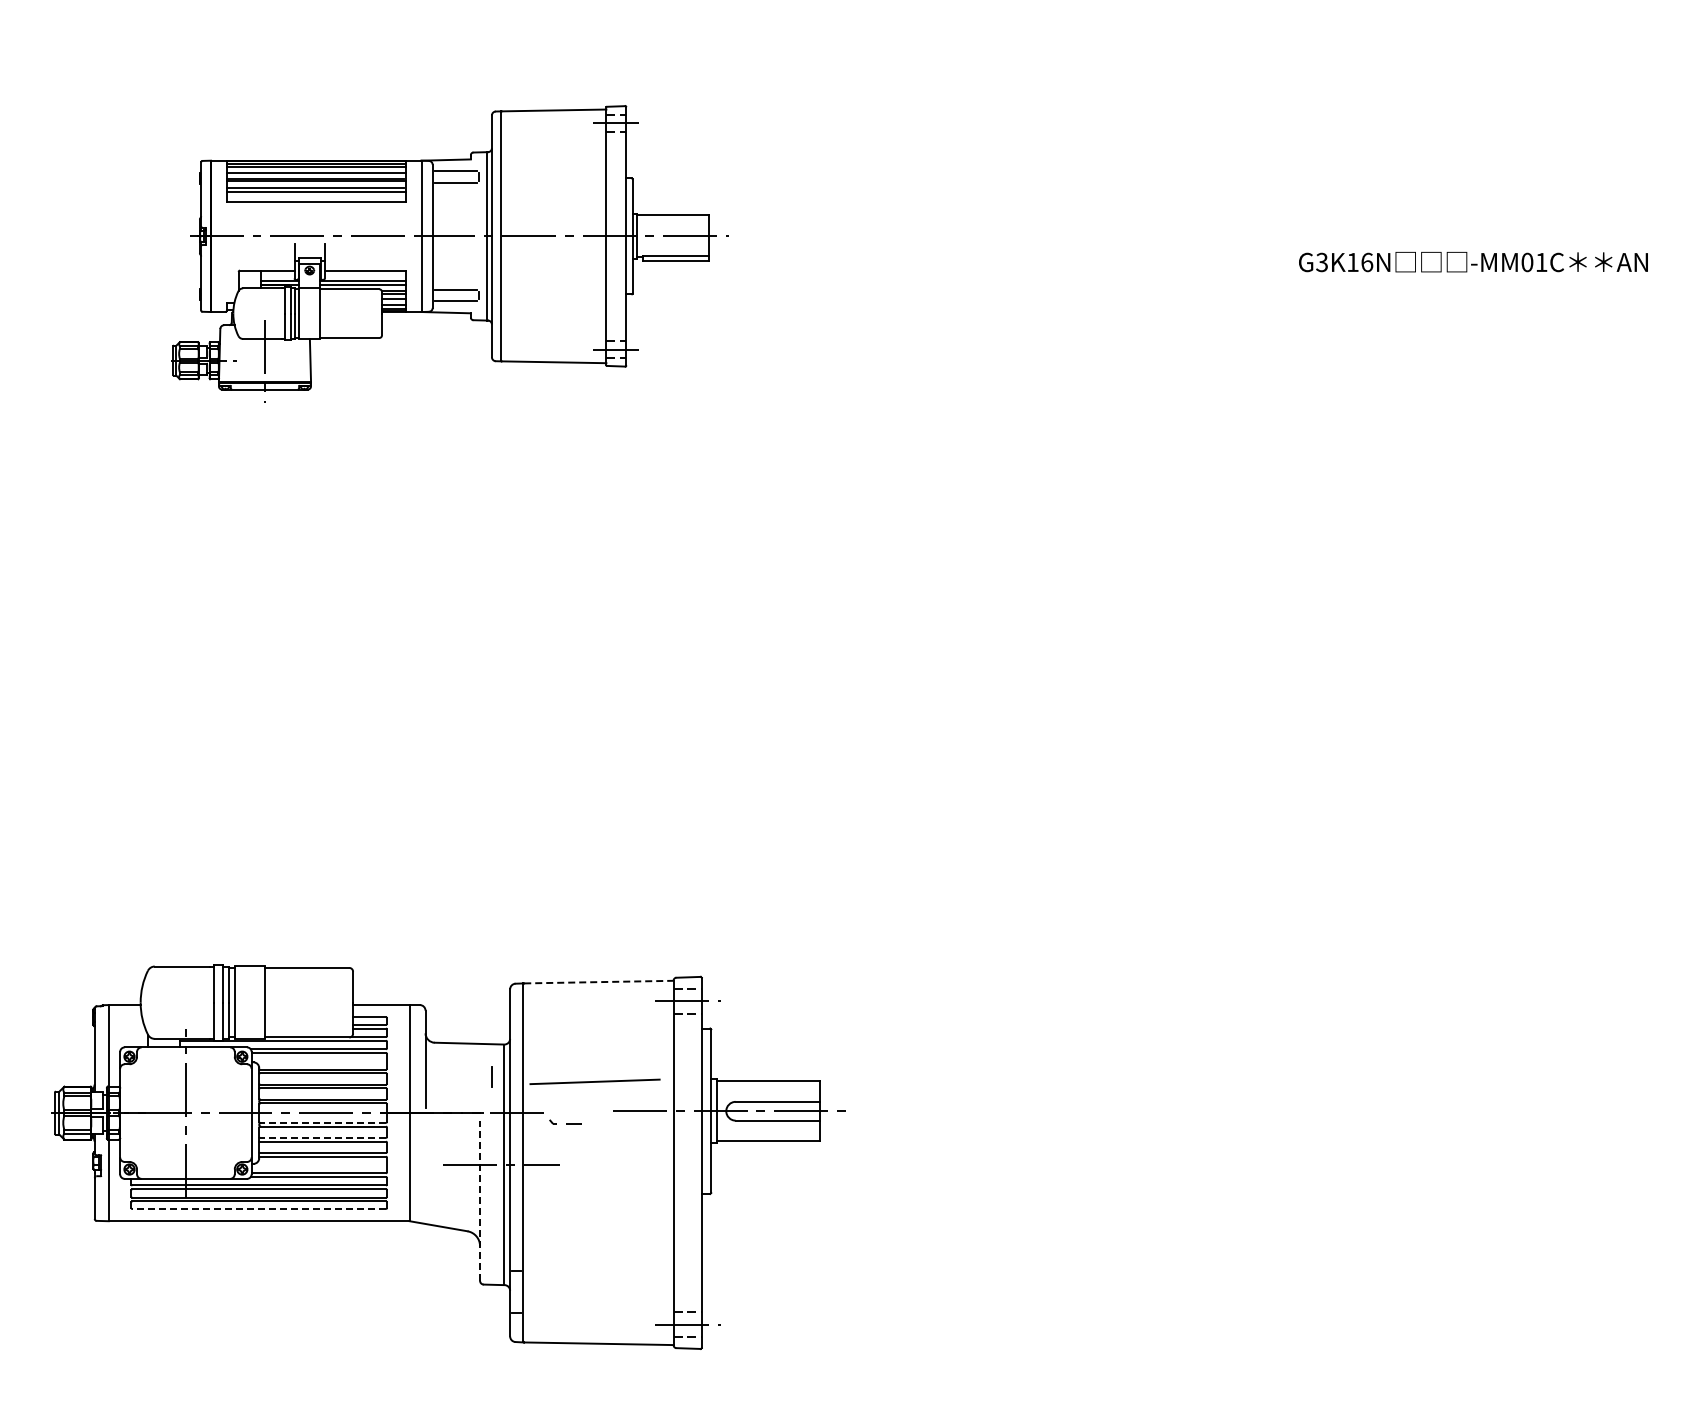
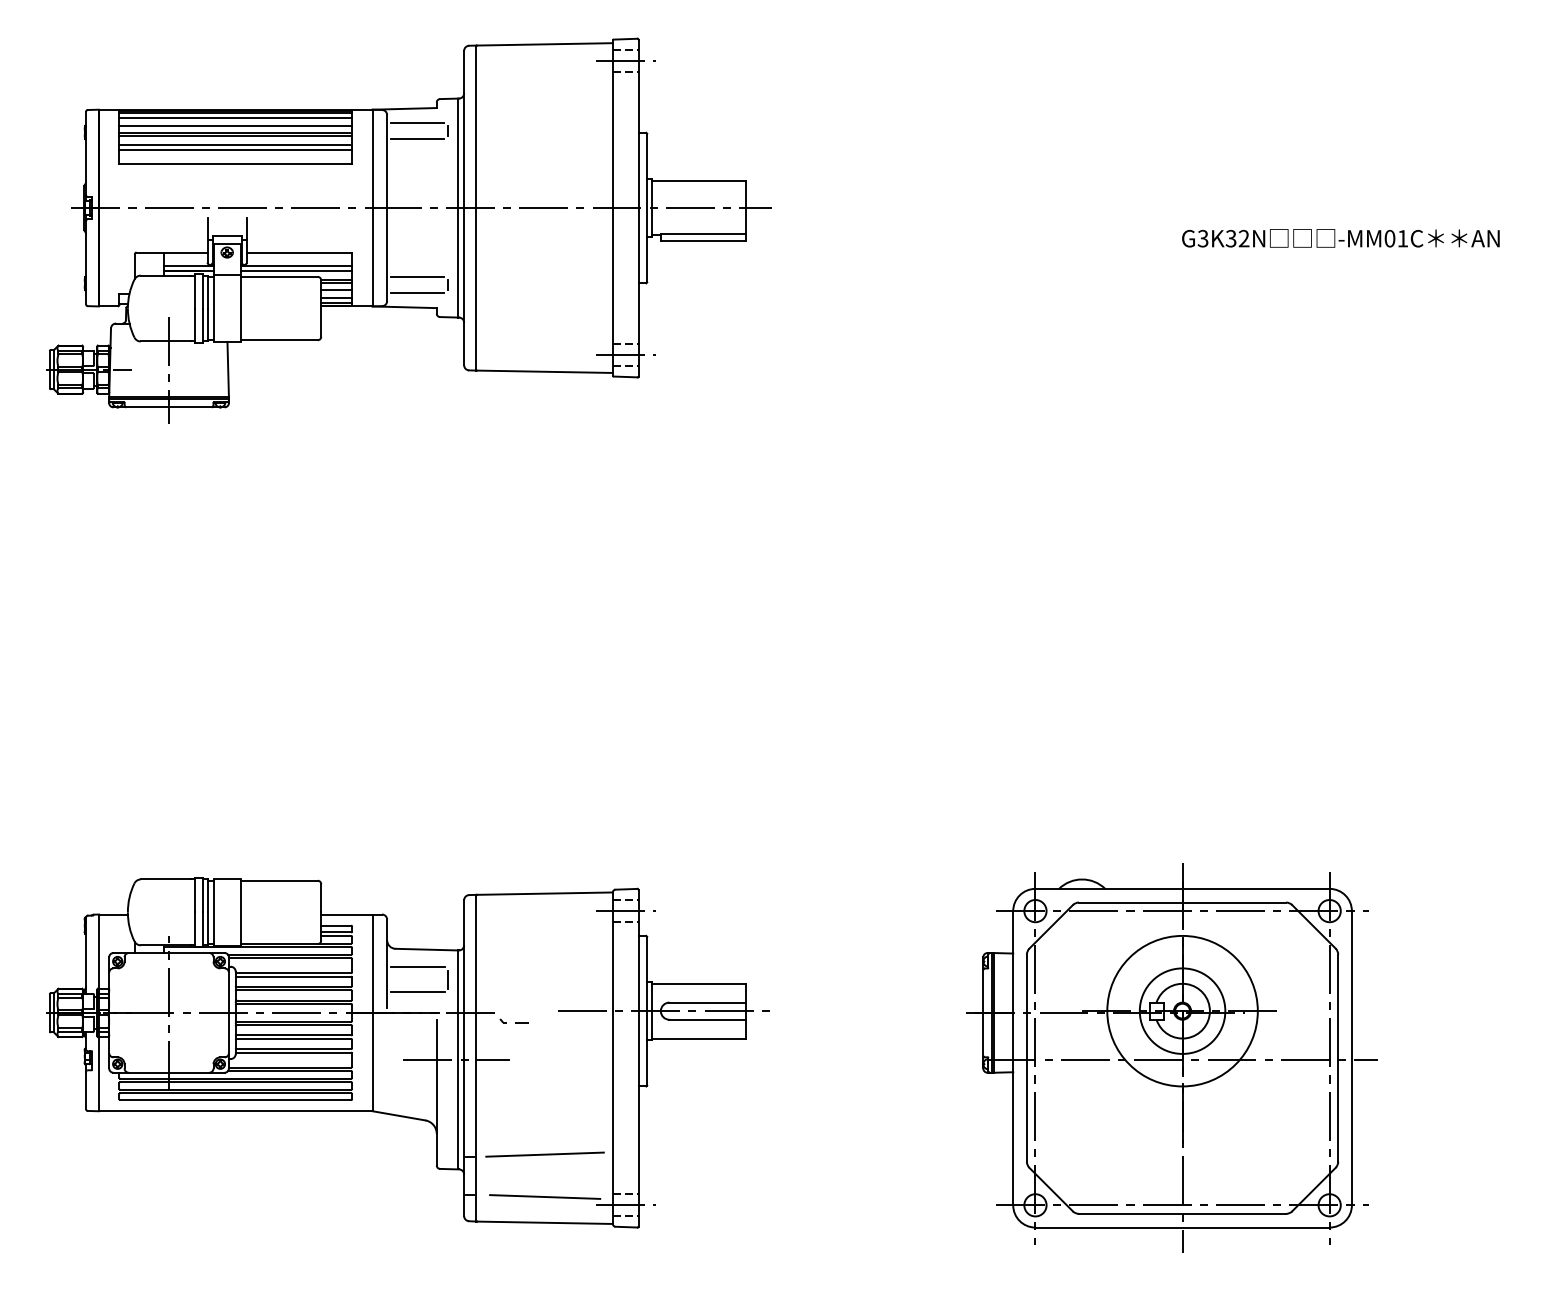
part: (449, 253) -> (408, 230), size x1.43
text: (1359, 262) -> (1237, 238), G3K16N -> G3K32N
line: (598, 982) -> (544, 894), dashed -> solid
line: (459, 1062) -> (418, 966), added
line: (594, 1081) -> (544, 1154), moved
line: (459, 1090) -> (418, 992), added
line: (323, 1122) -> (294, 1021), dashed -> solid
line: (323, 1137) -> (294, 1035), dashed -> solid
part: (1287, 1162) -> (1171, 1057), added
line: (480, 1200) -> (437, 1092), dashed -> solid
line: (259, 1208) -> (236, 1099), dashed -> solid
line: (598, 1315) -> (544, 1197), added

